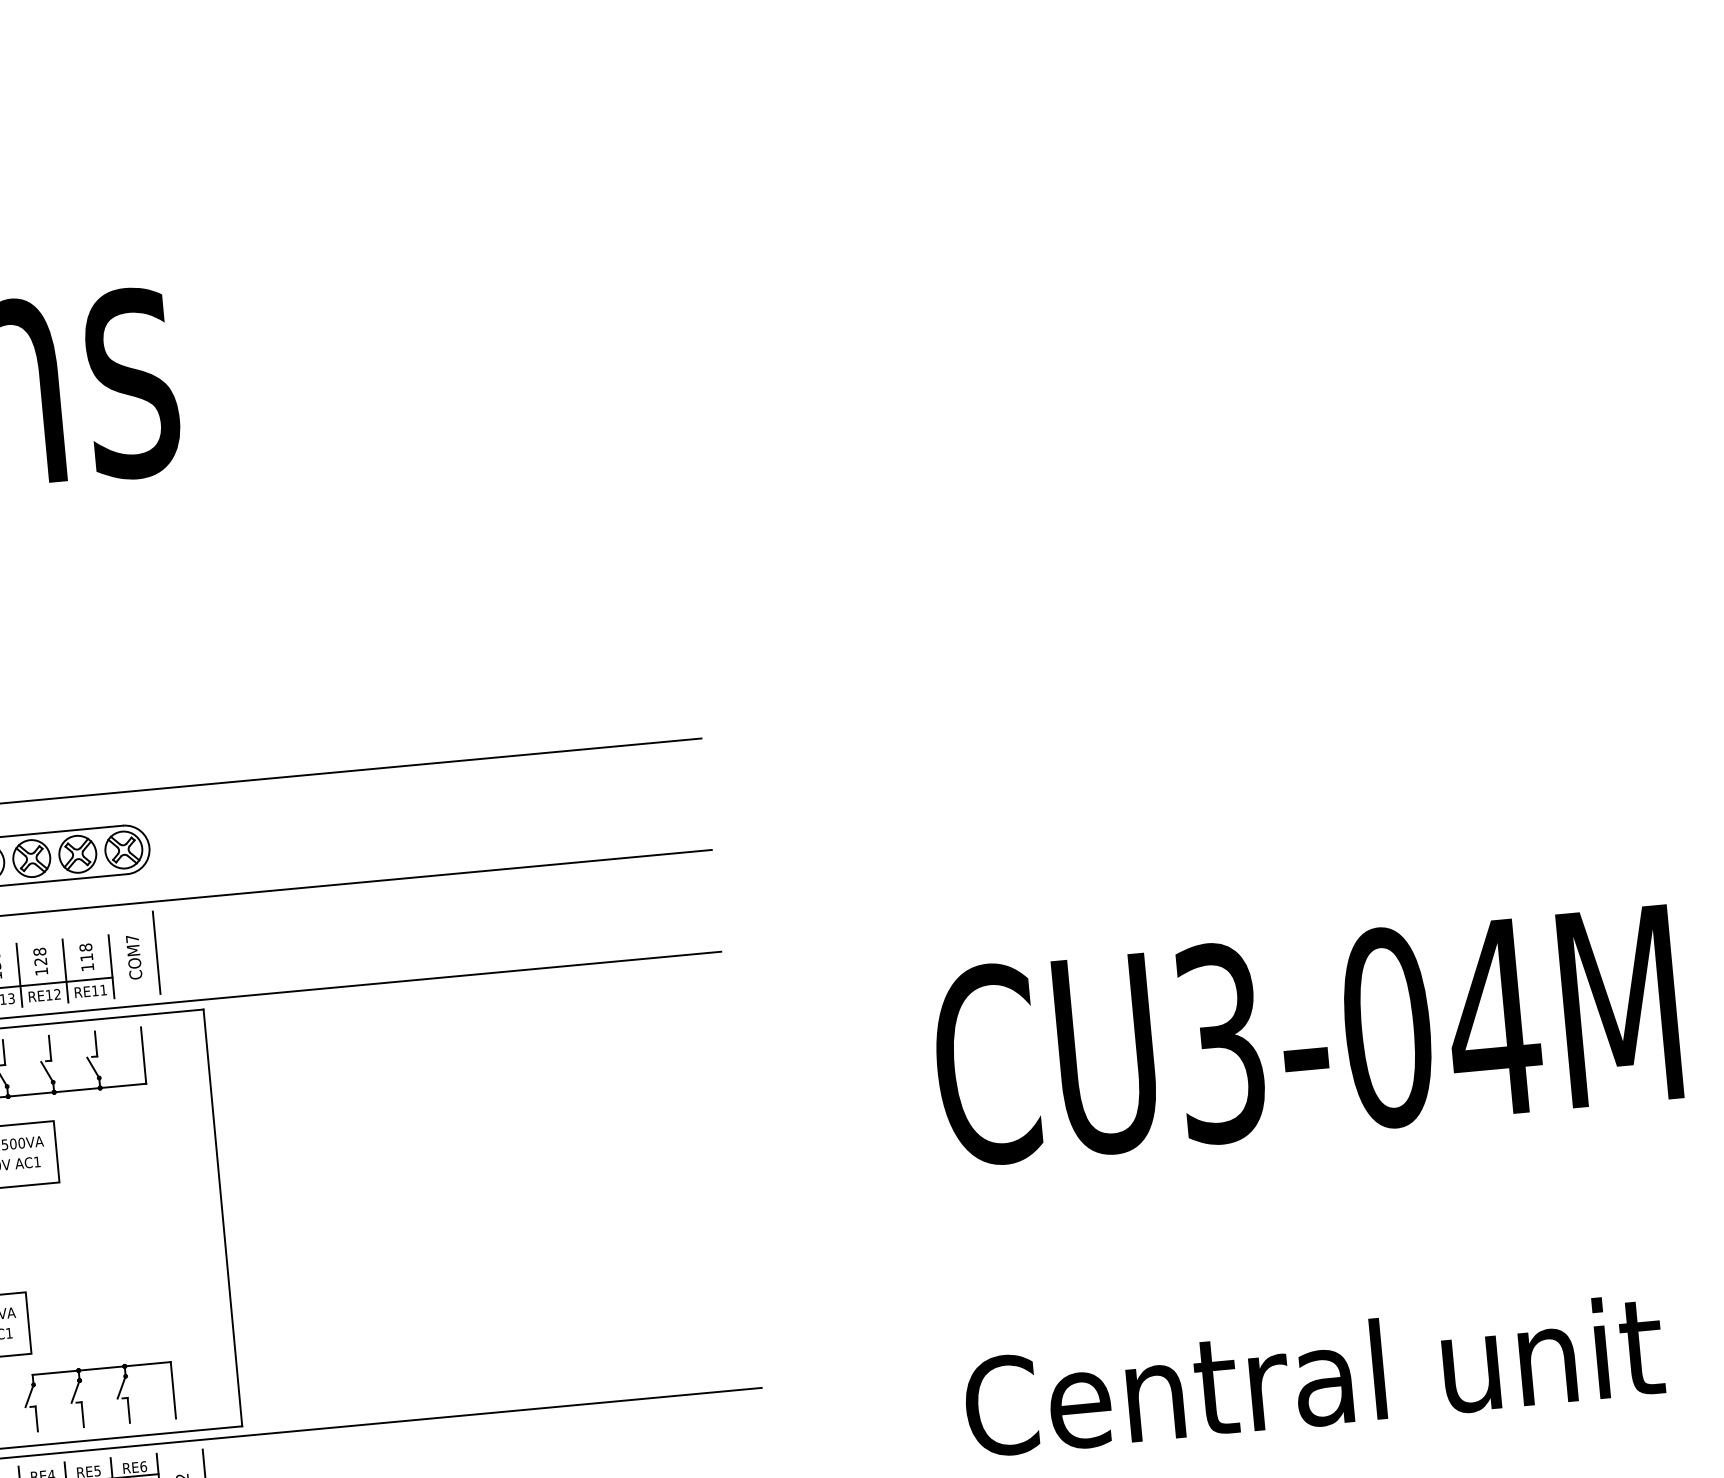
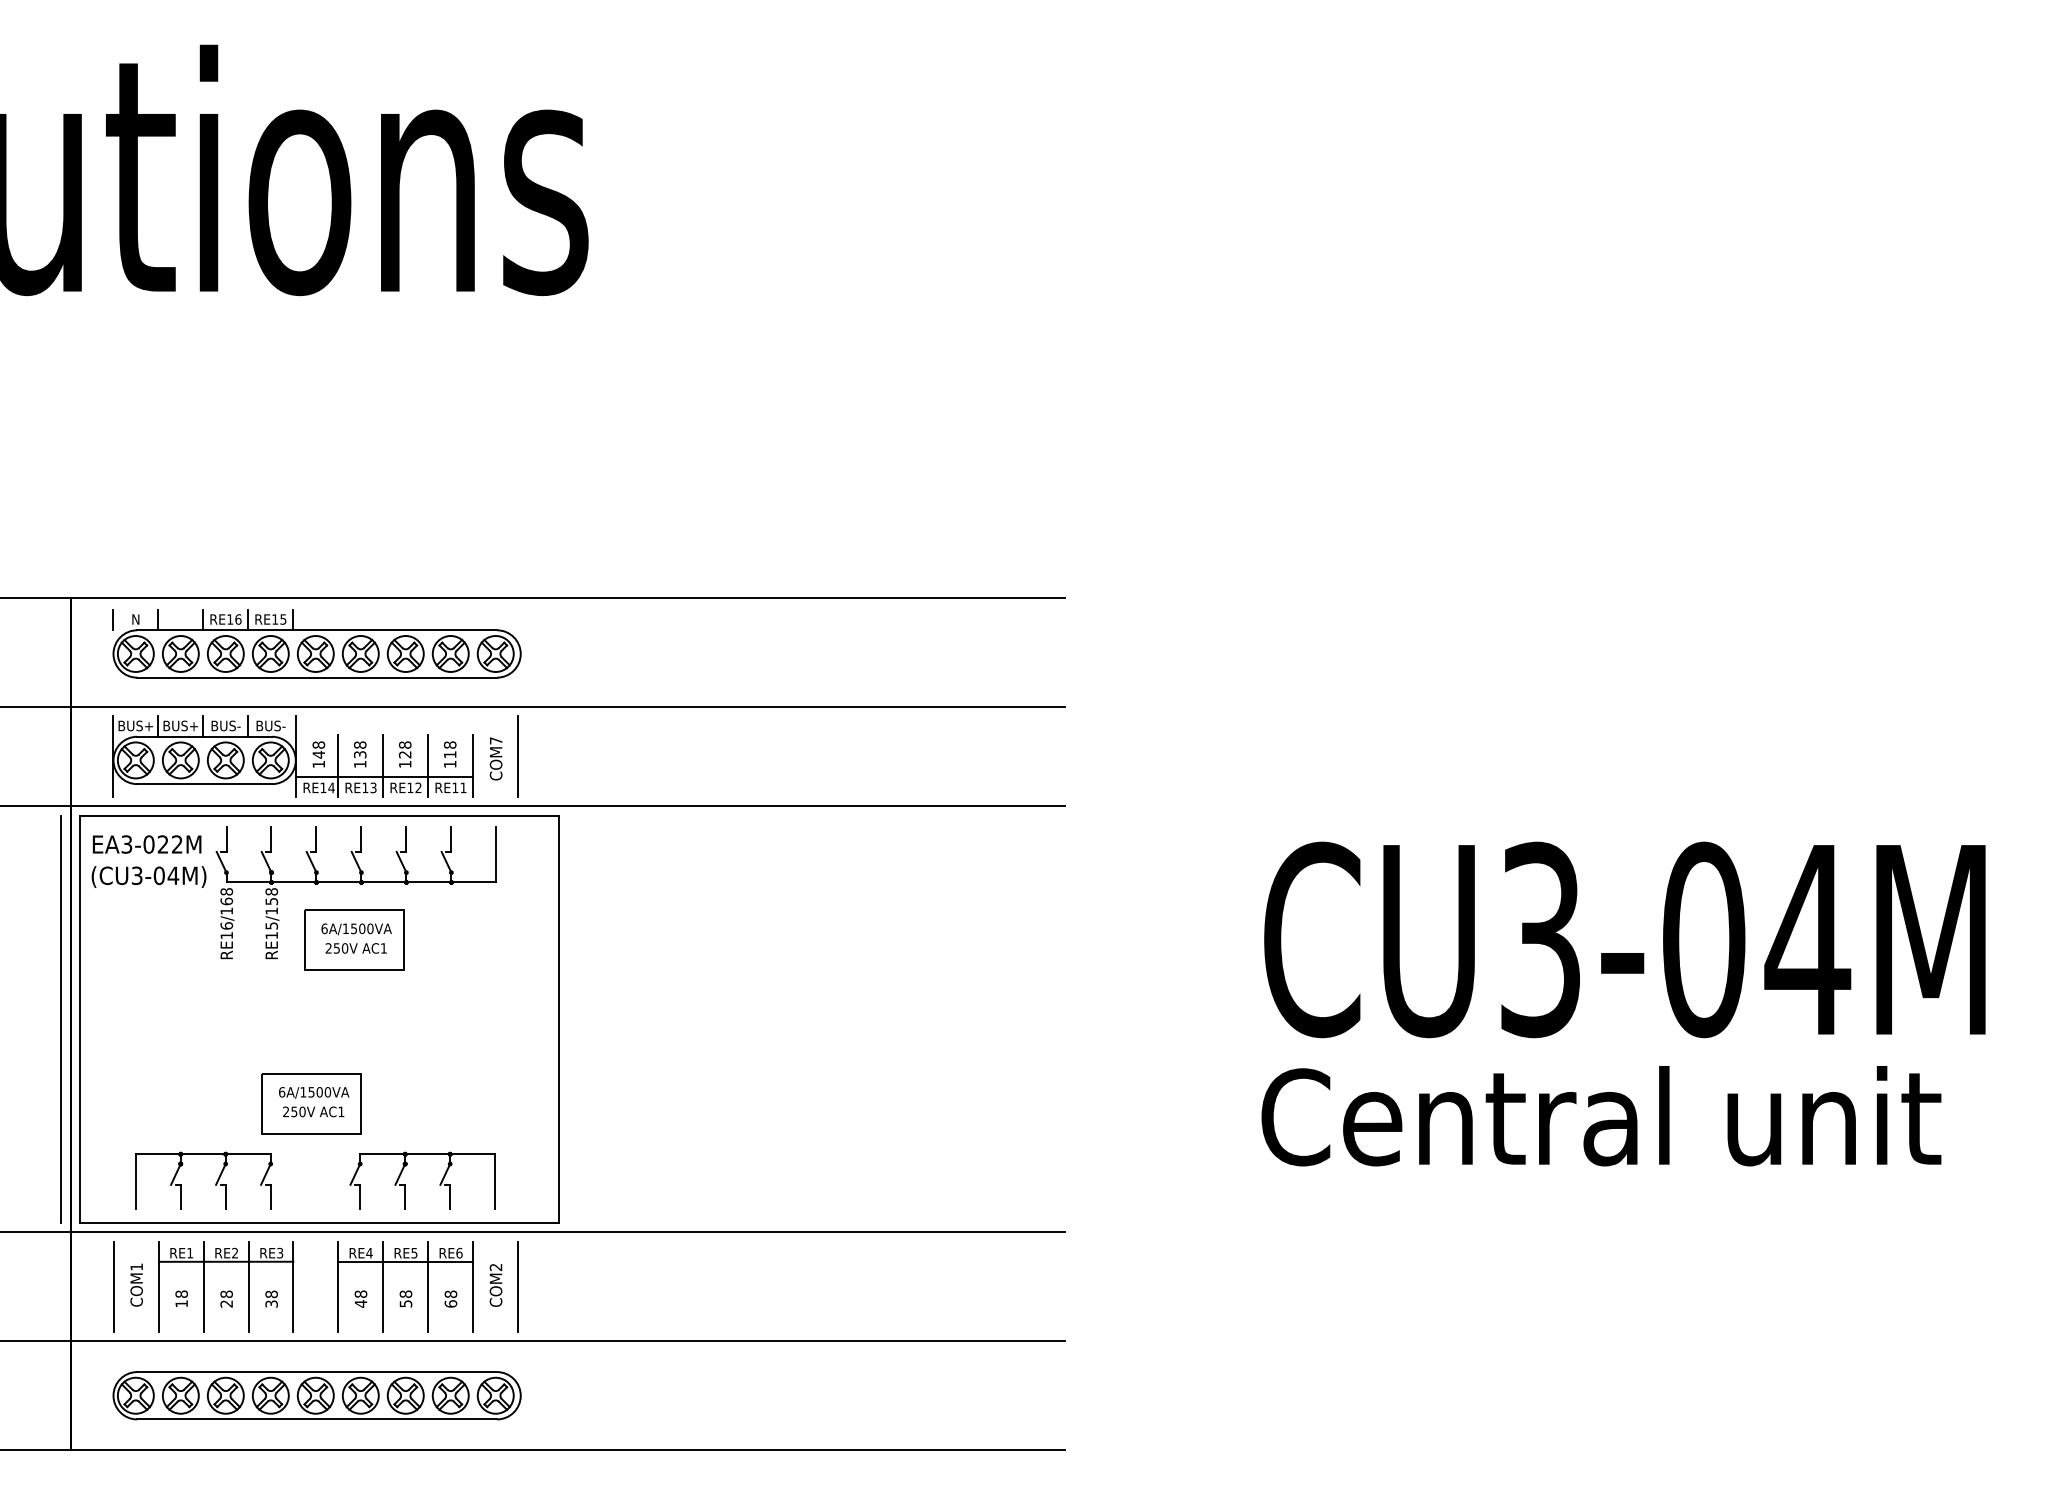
text: (1314, 1376) -> (1601, 1116), moved

